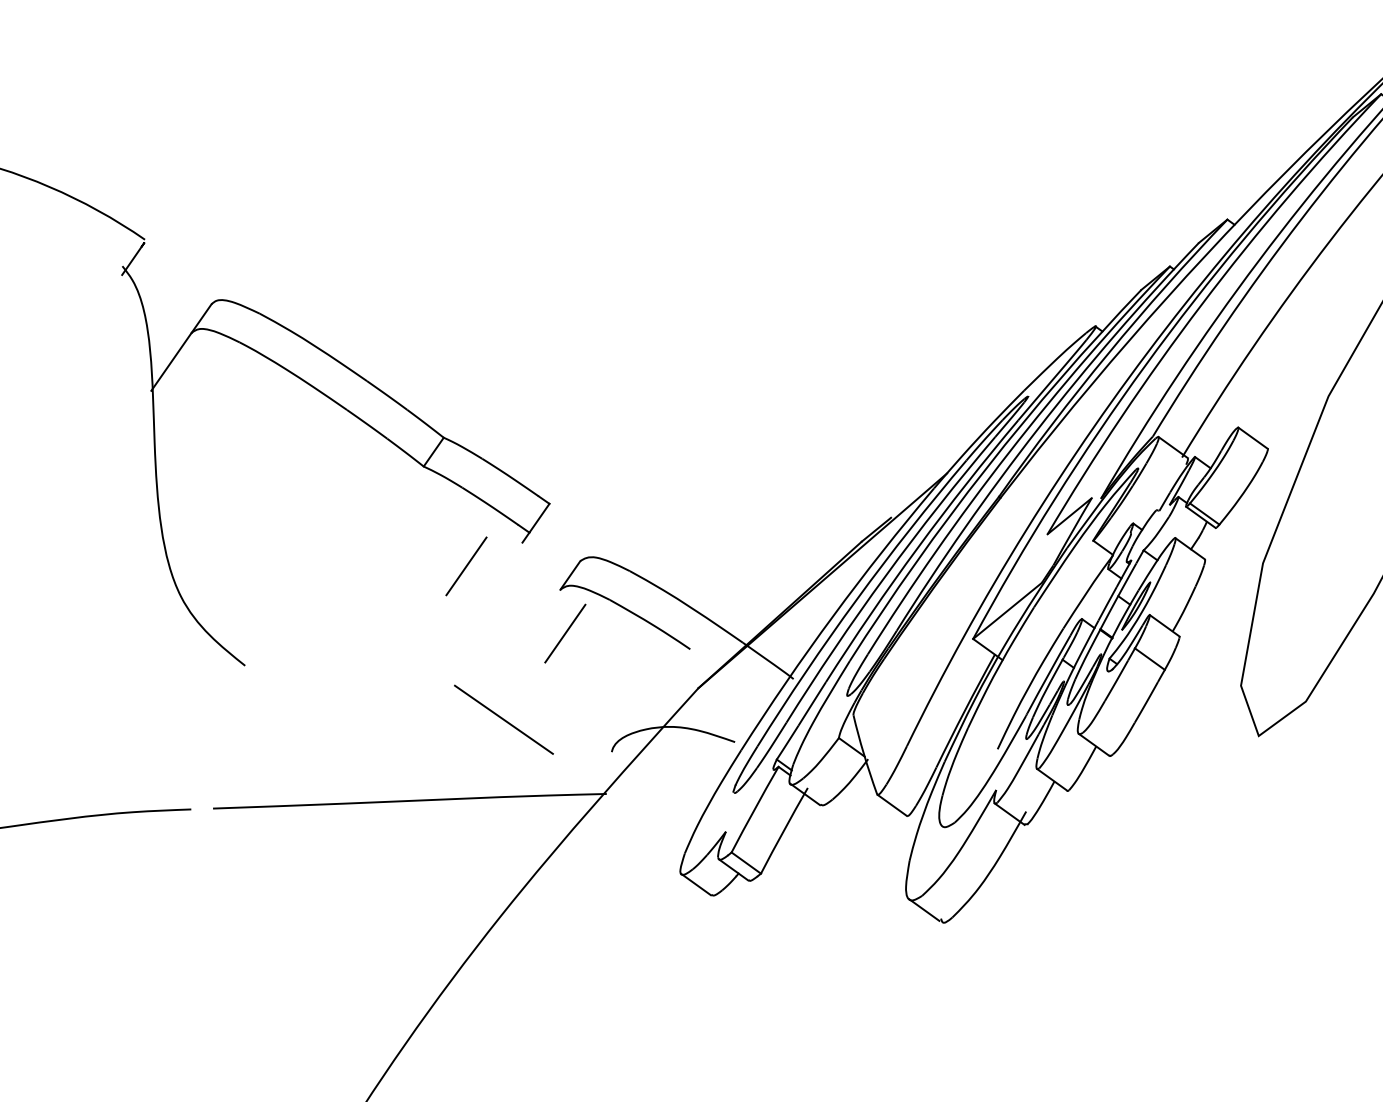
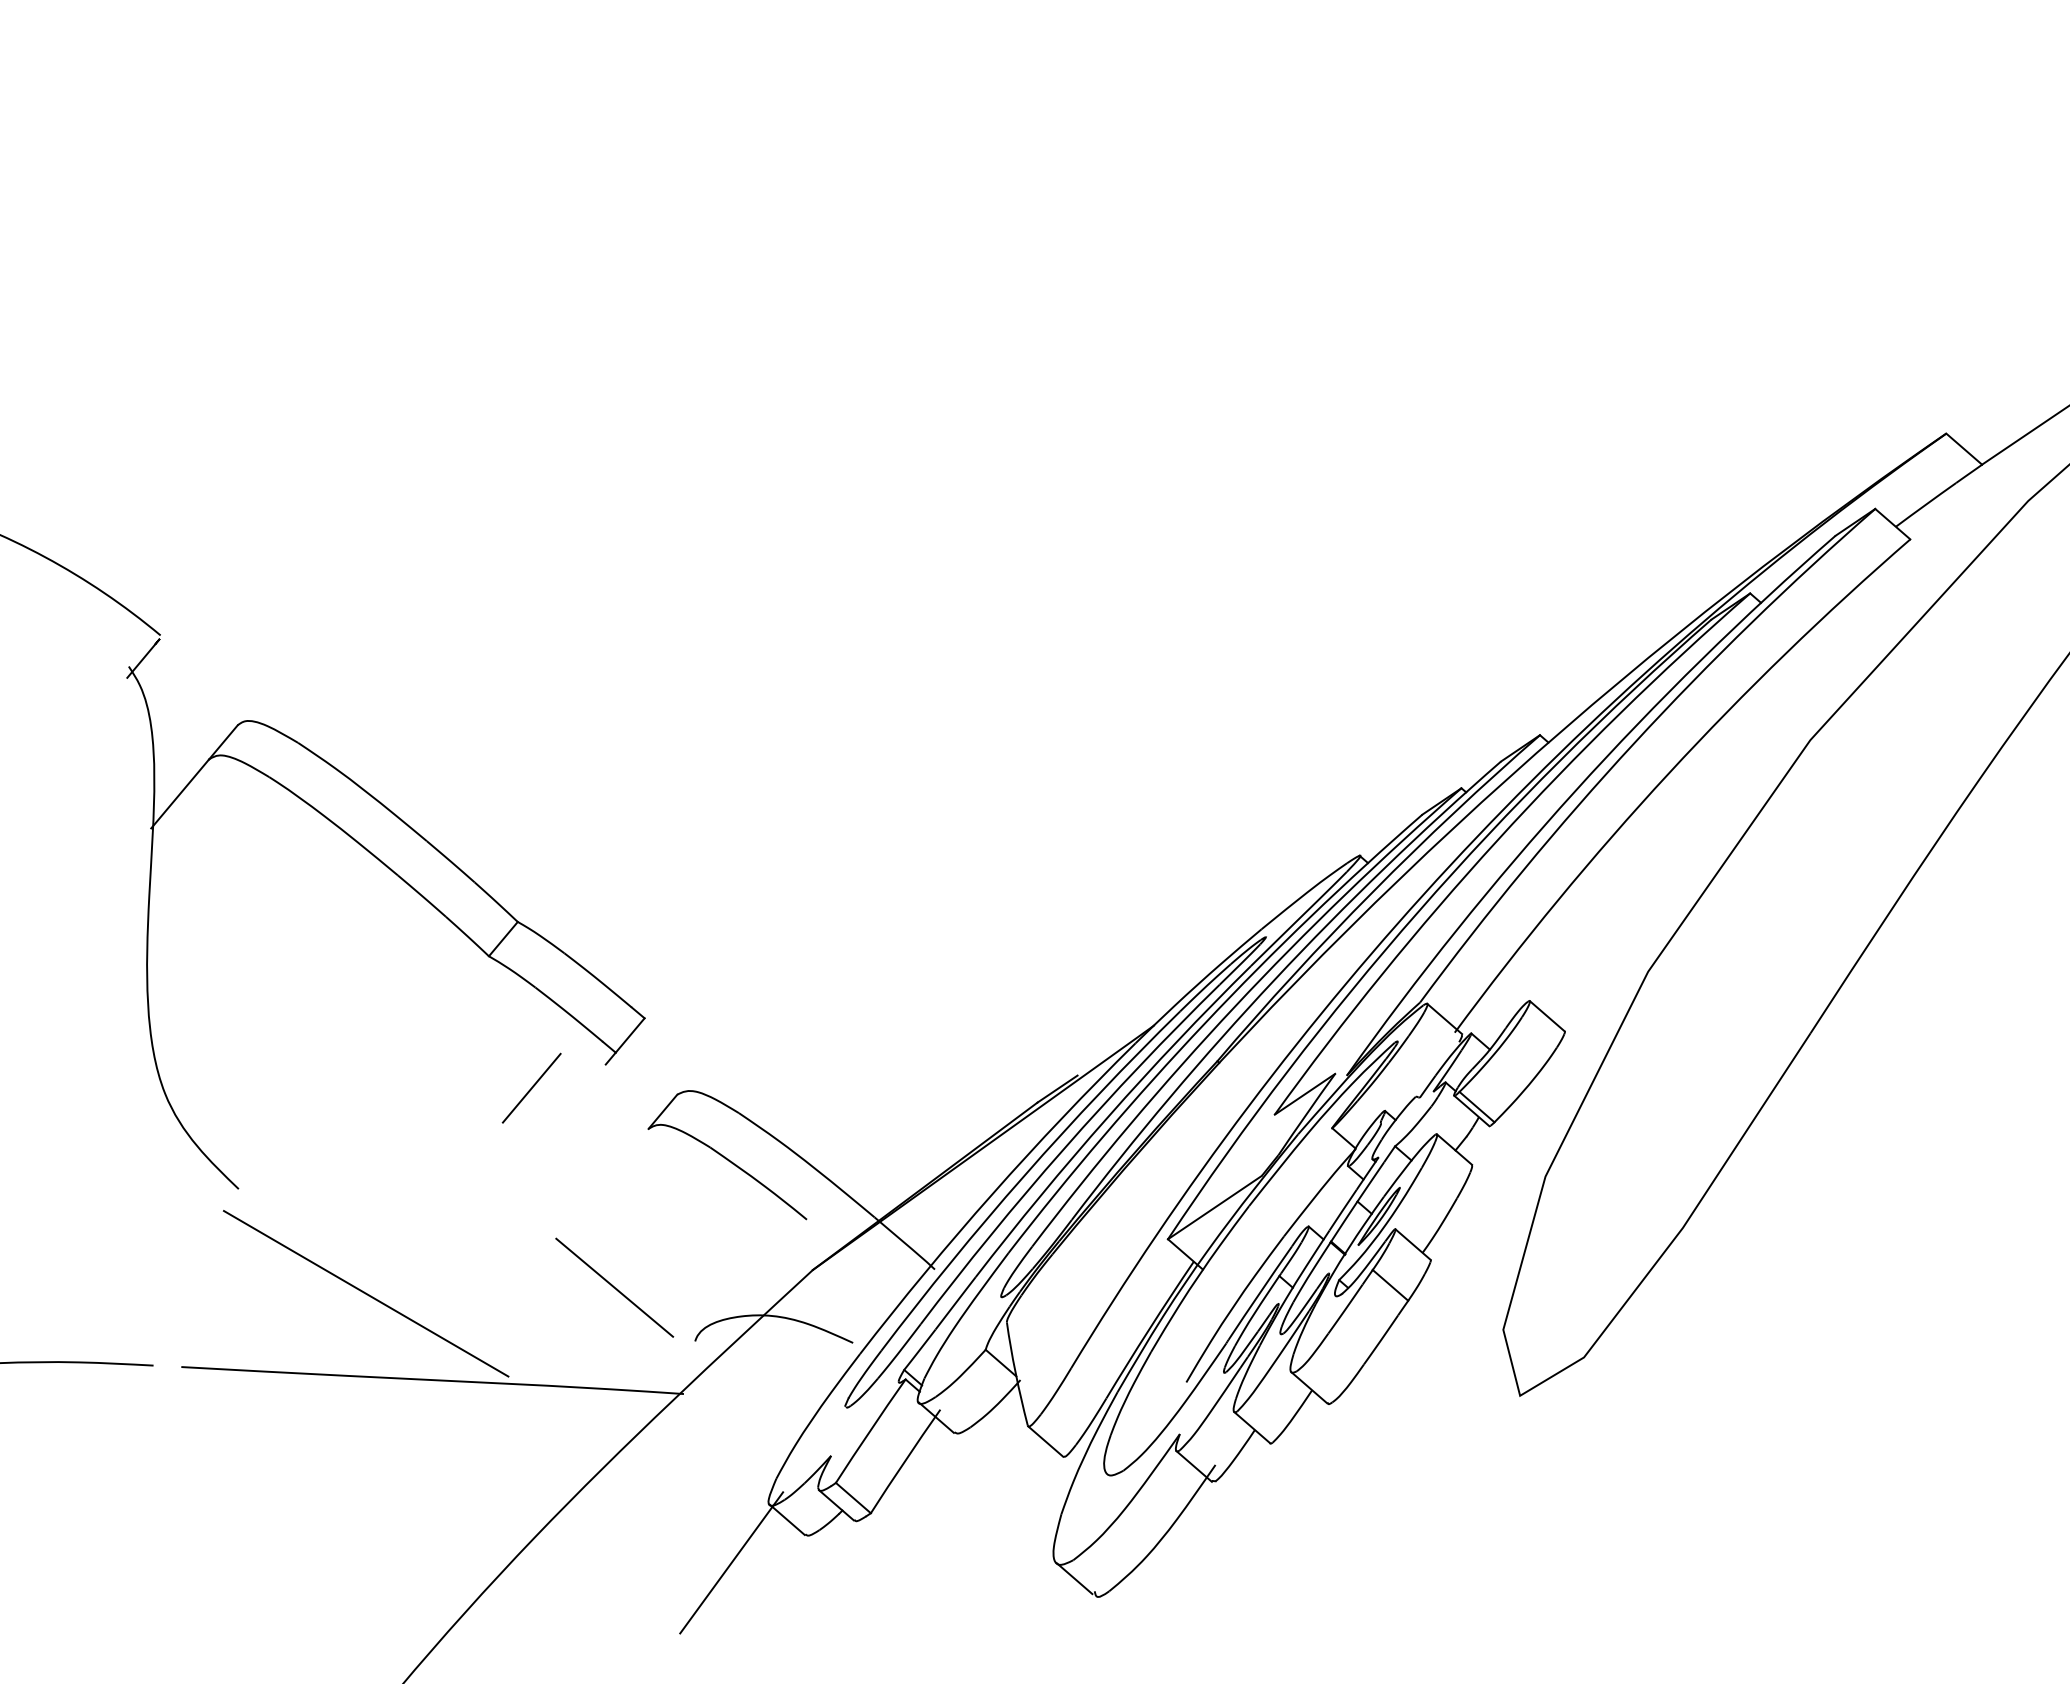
line: (565, 633) -> (649, 1184), removed
line: (503, 719) -> (614, 1287), moved
line: (351, 738) -> (365, 1293), added
line: (655, 921) -> (731, 1562), added

